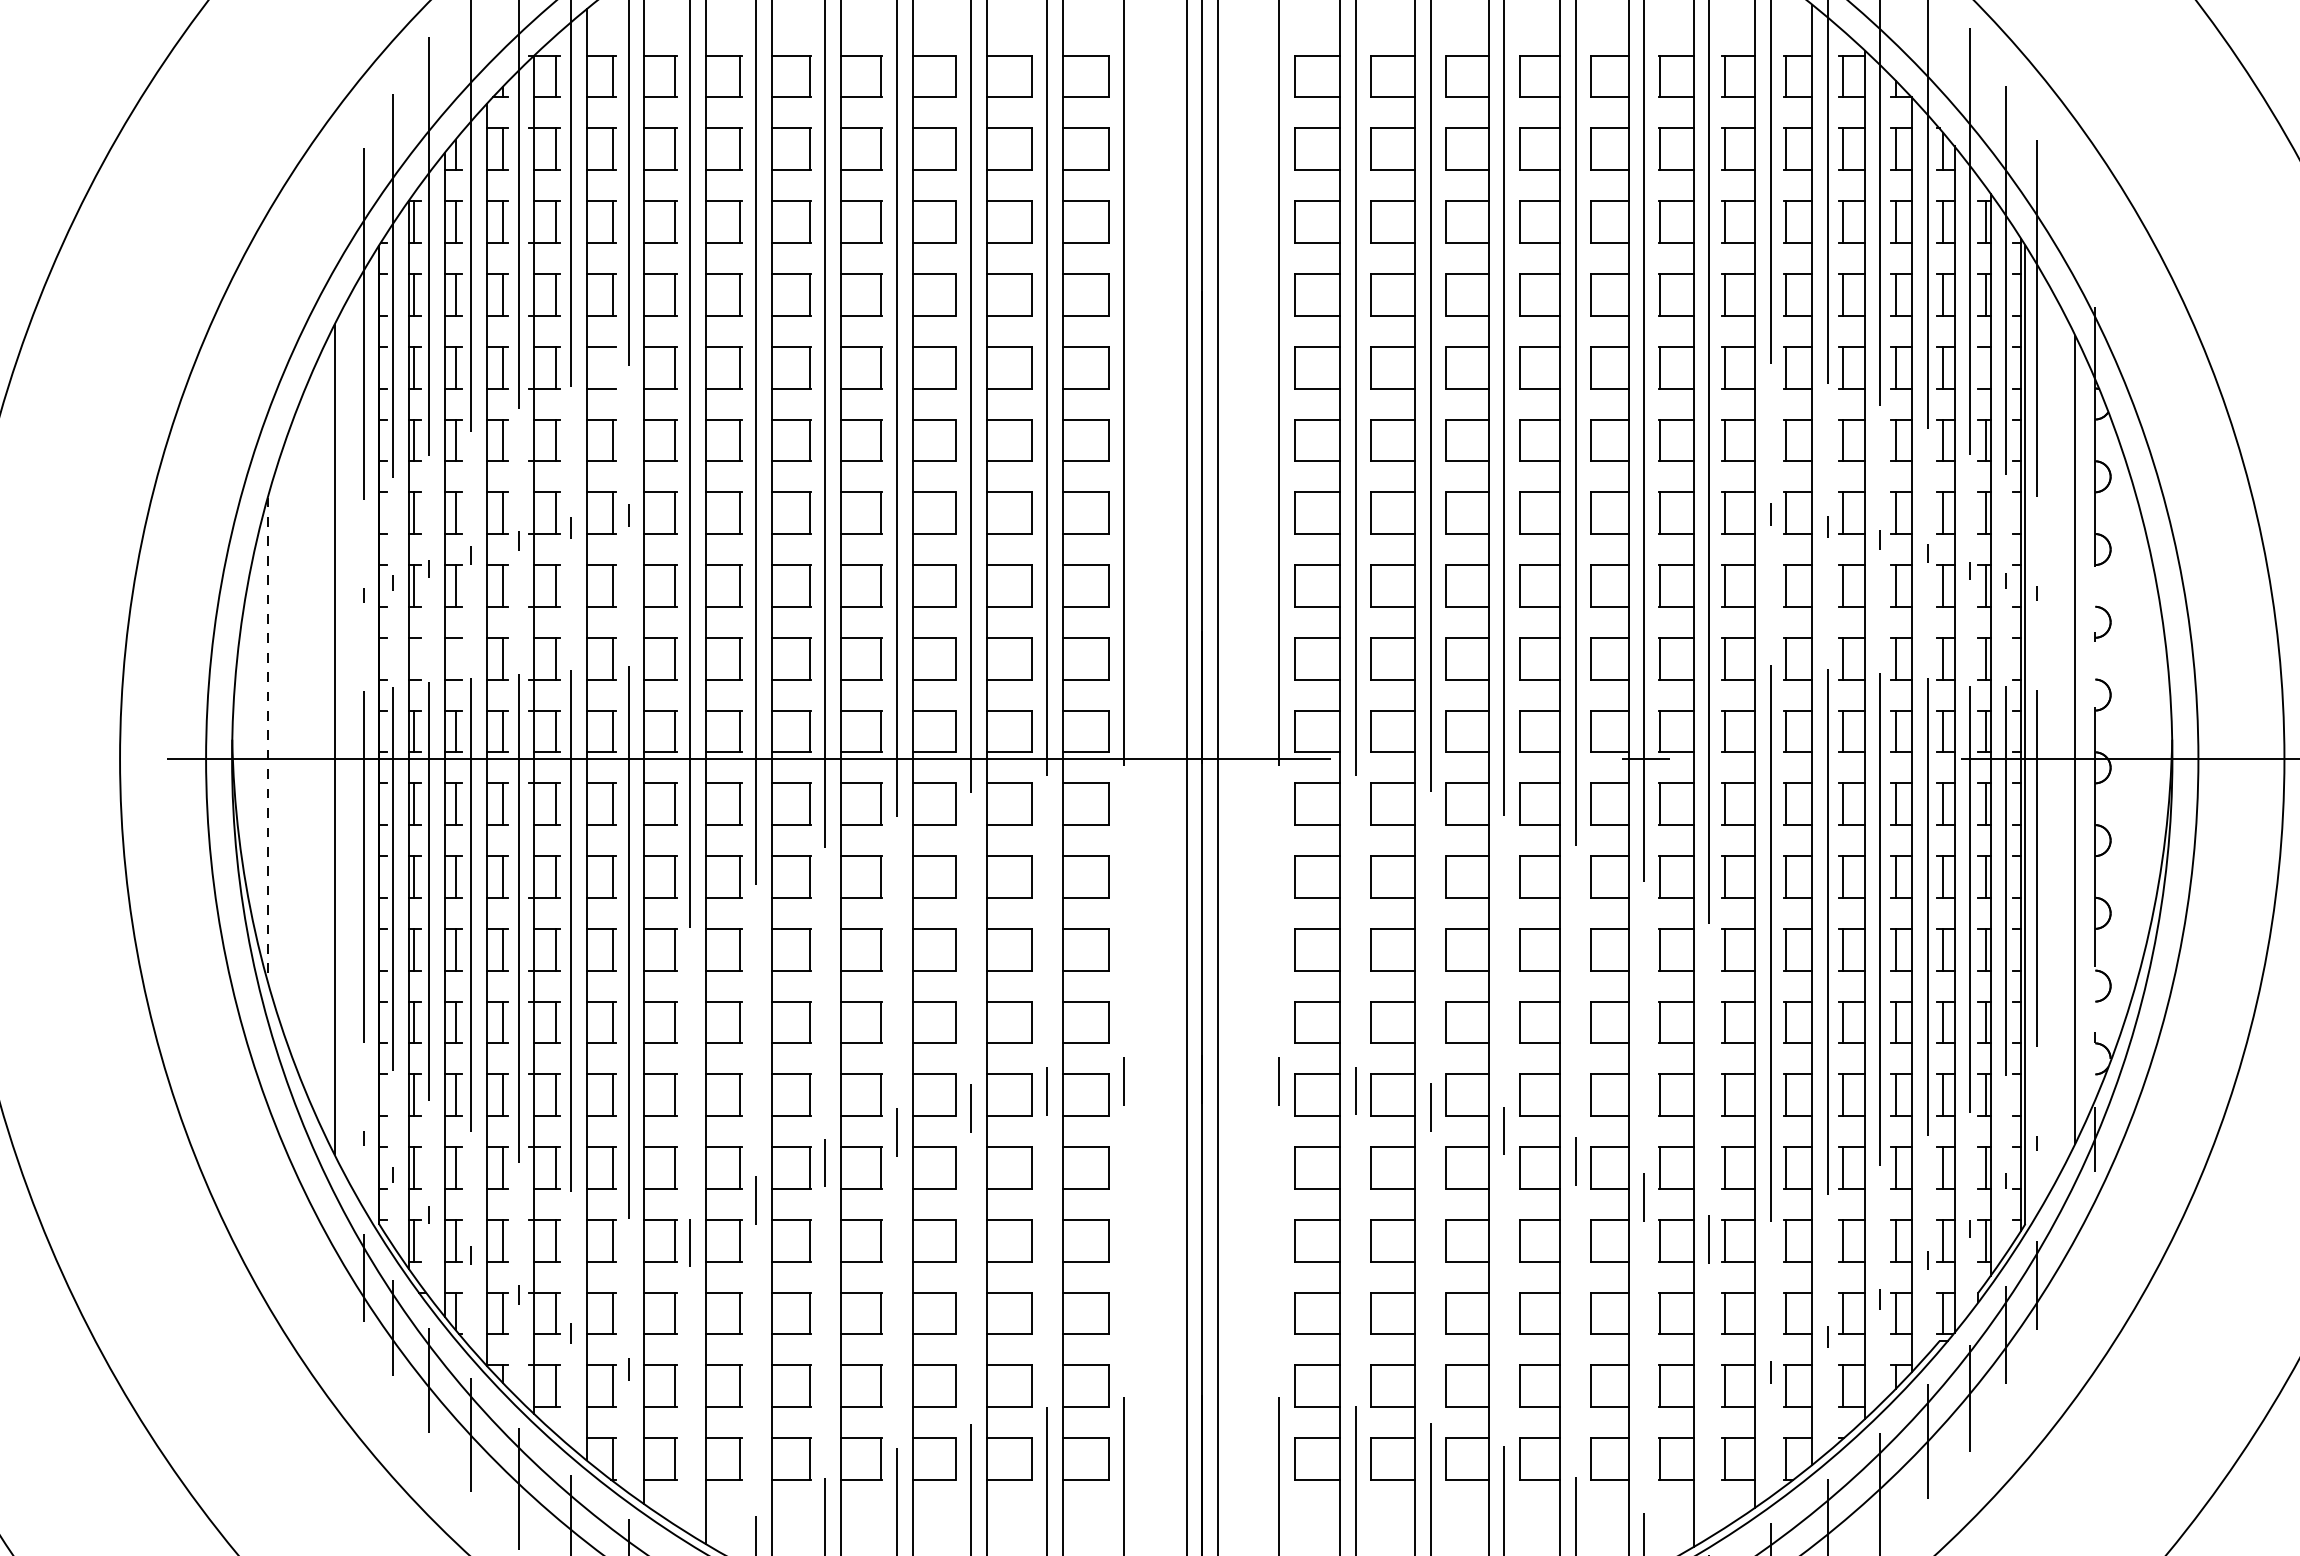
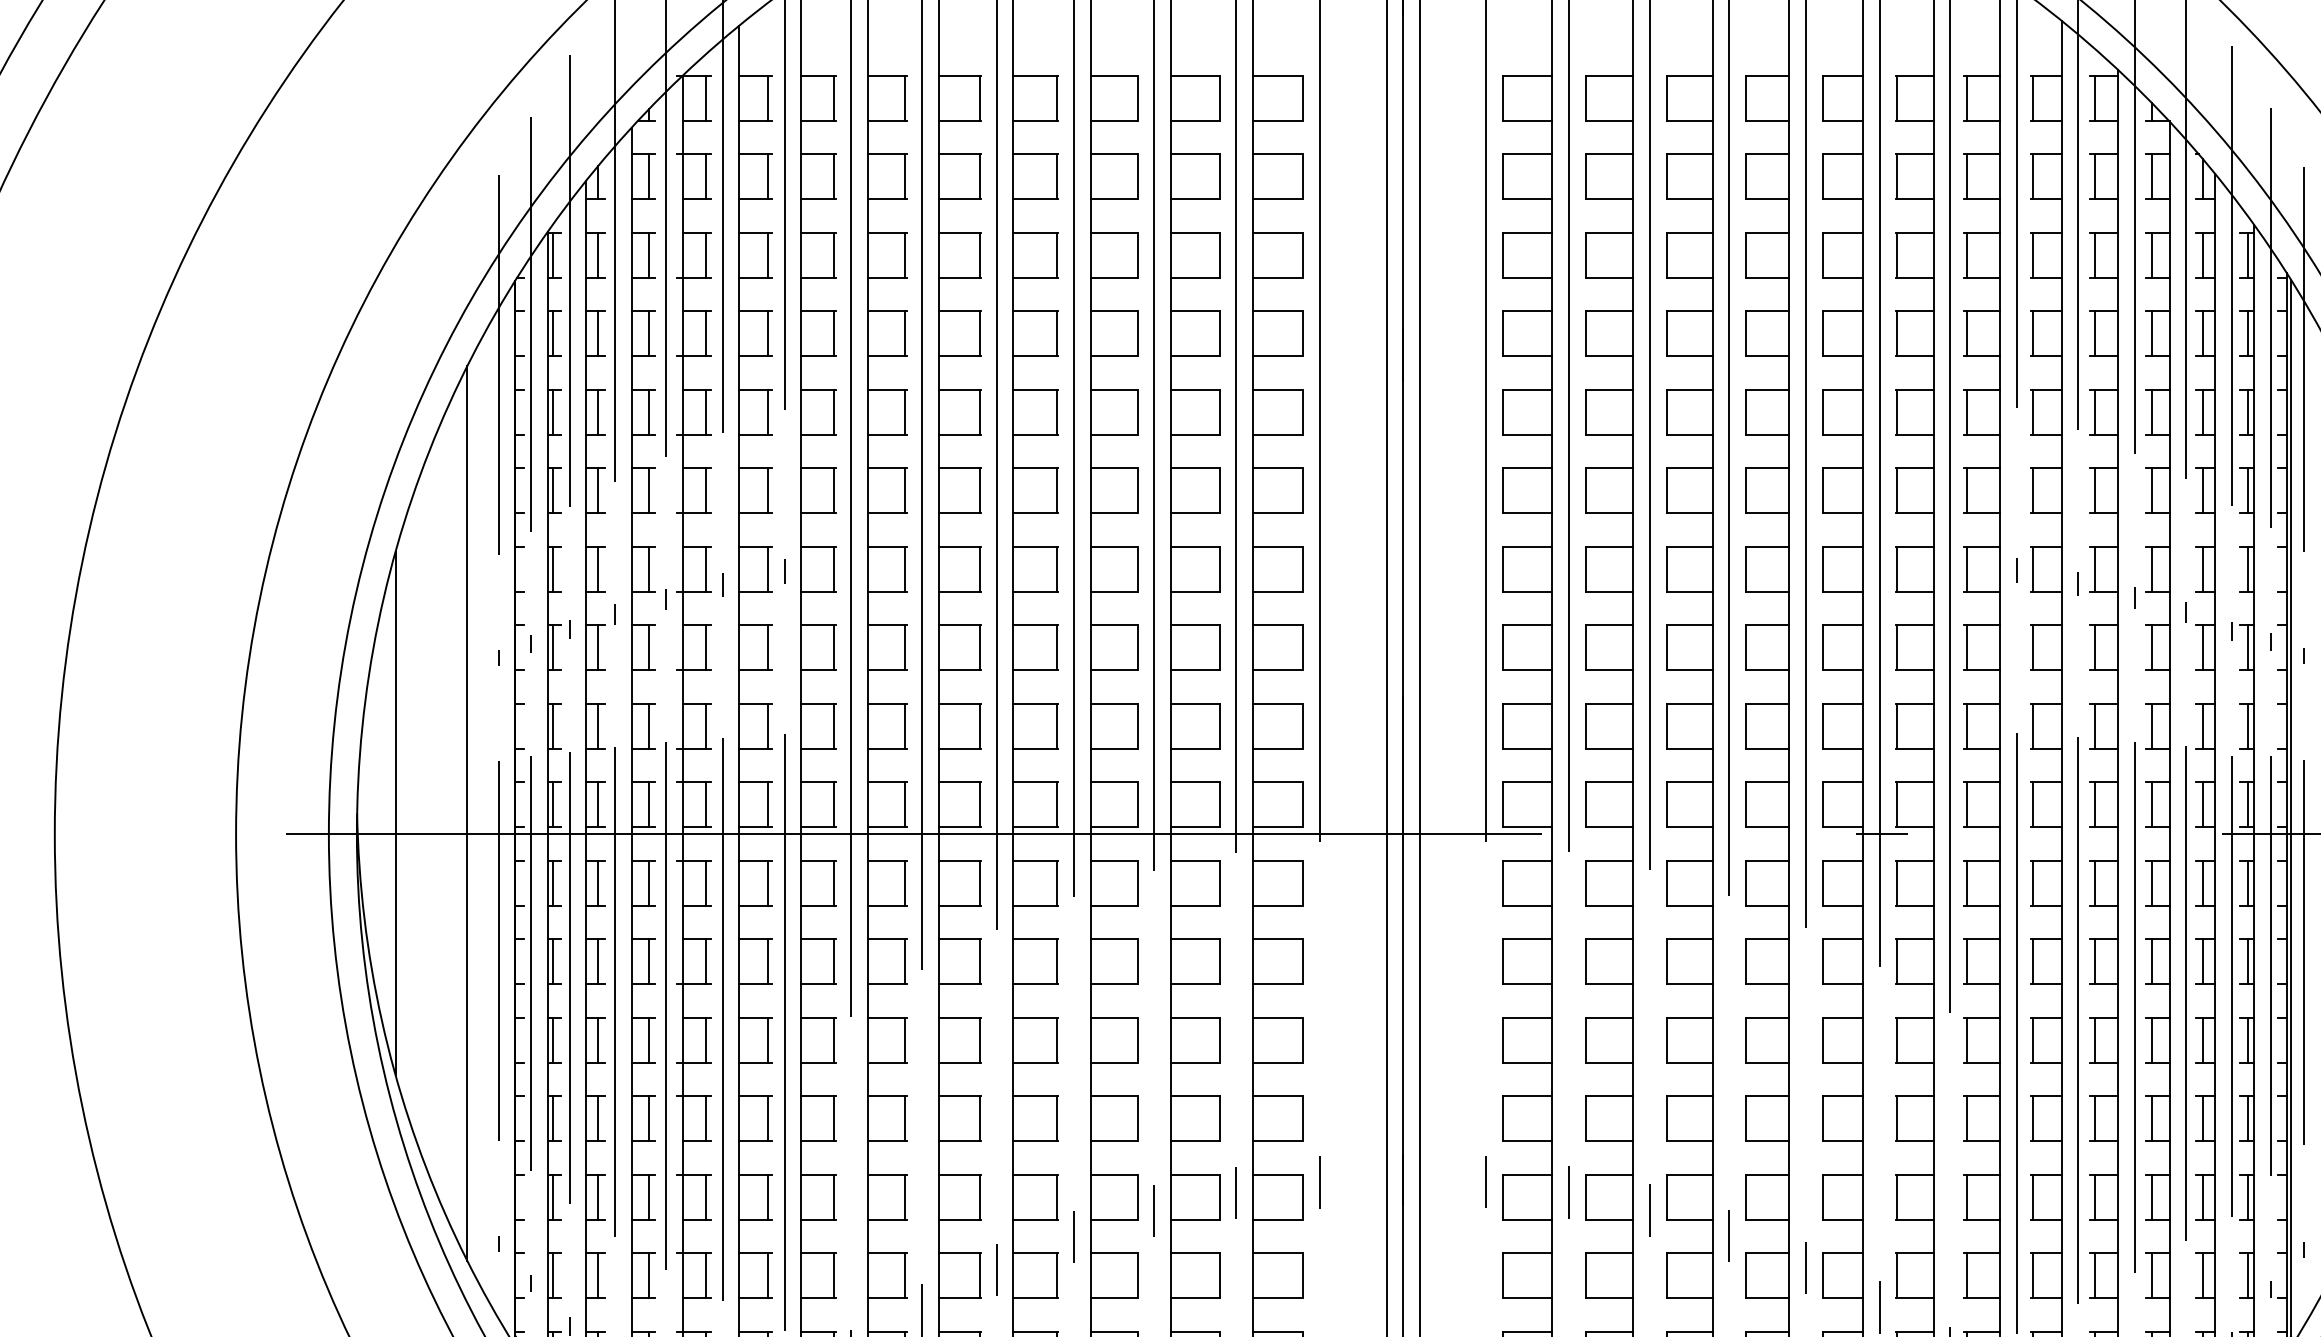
line: (613, 367) -> (768, 412), added
line: (1985, 367) -> (2248, 412), added
line: (413, 658) -> (552, 725), added
line: (455, 658) -> (597, 725), added
line: (267, 740) -> (395, 814), dashed -> solid

